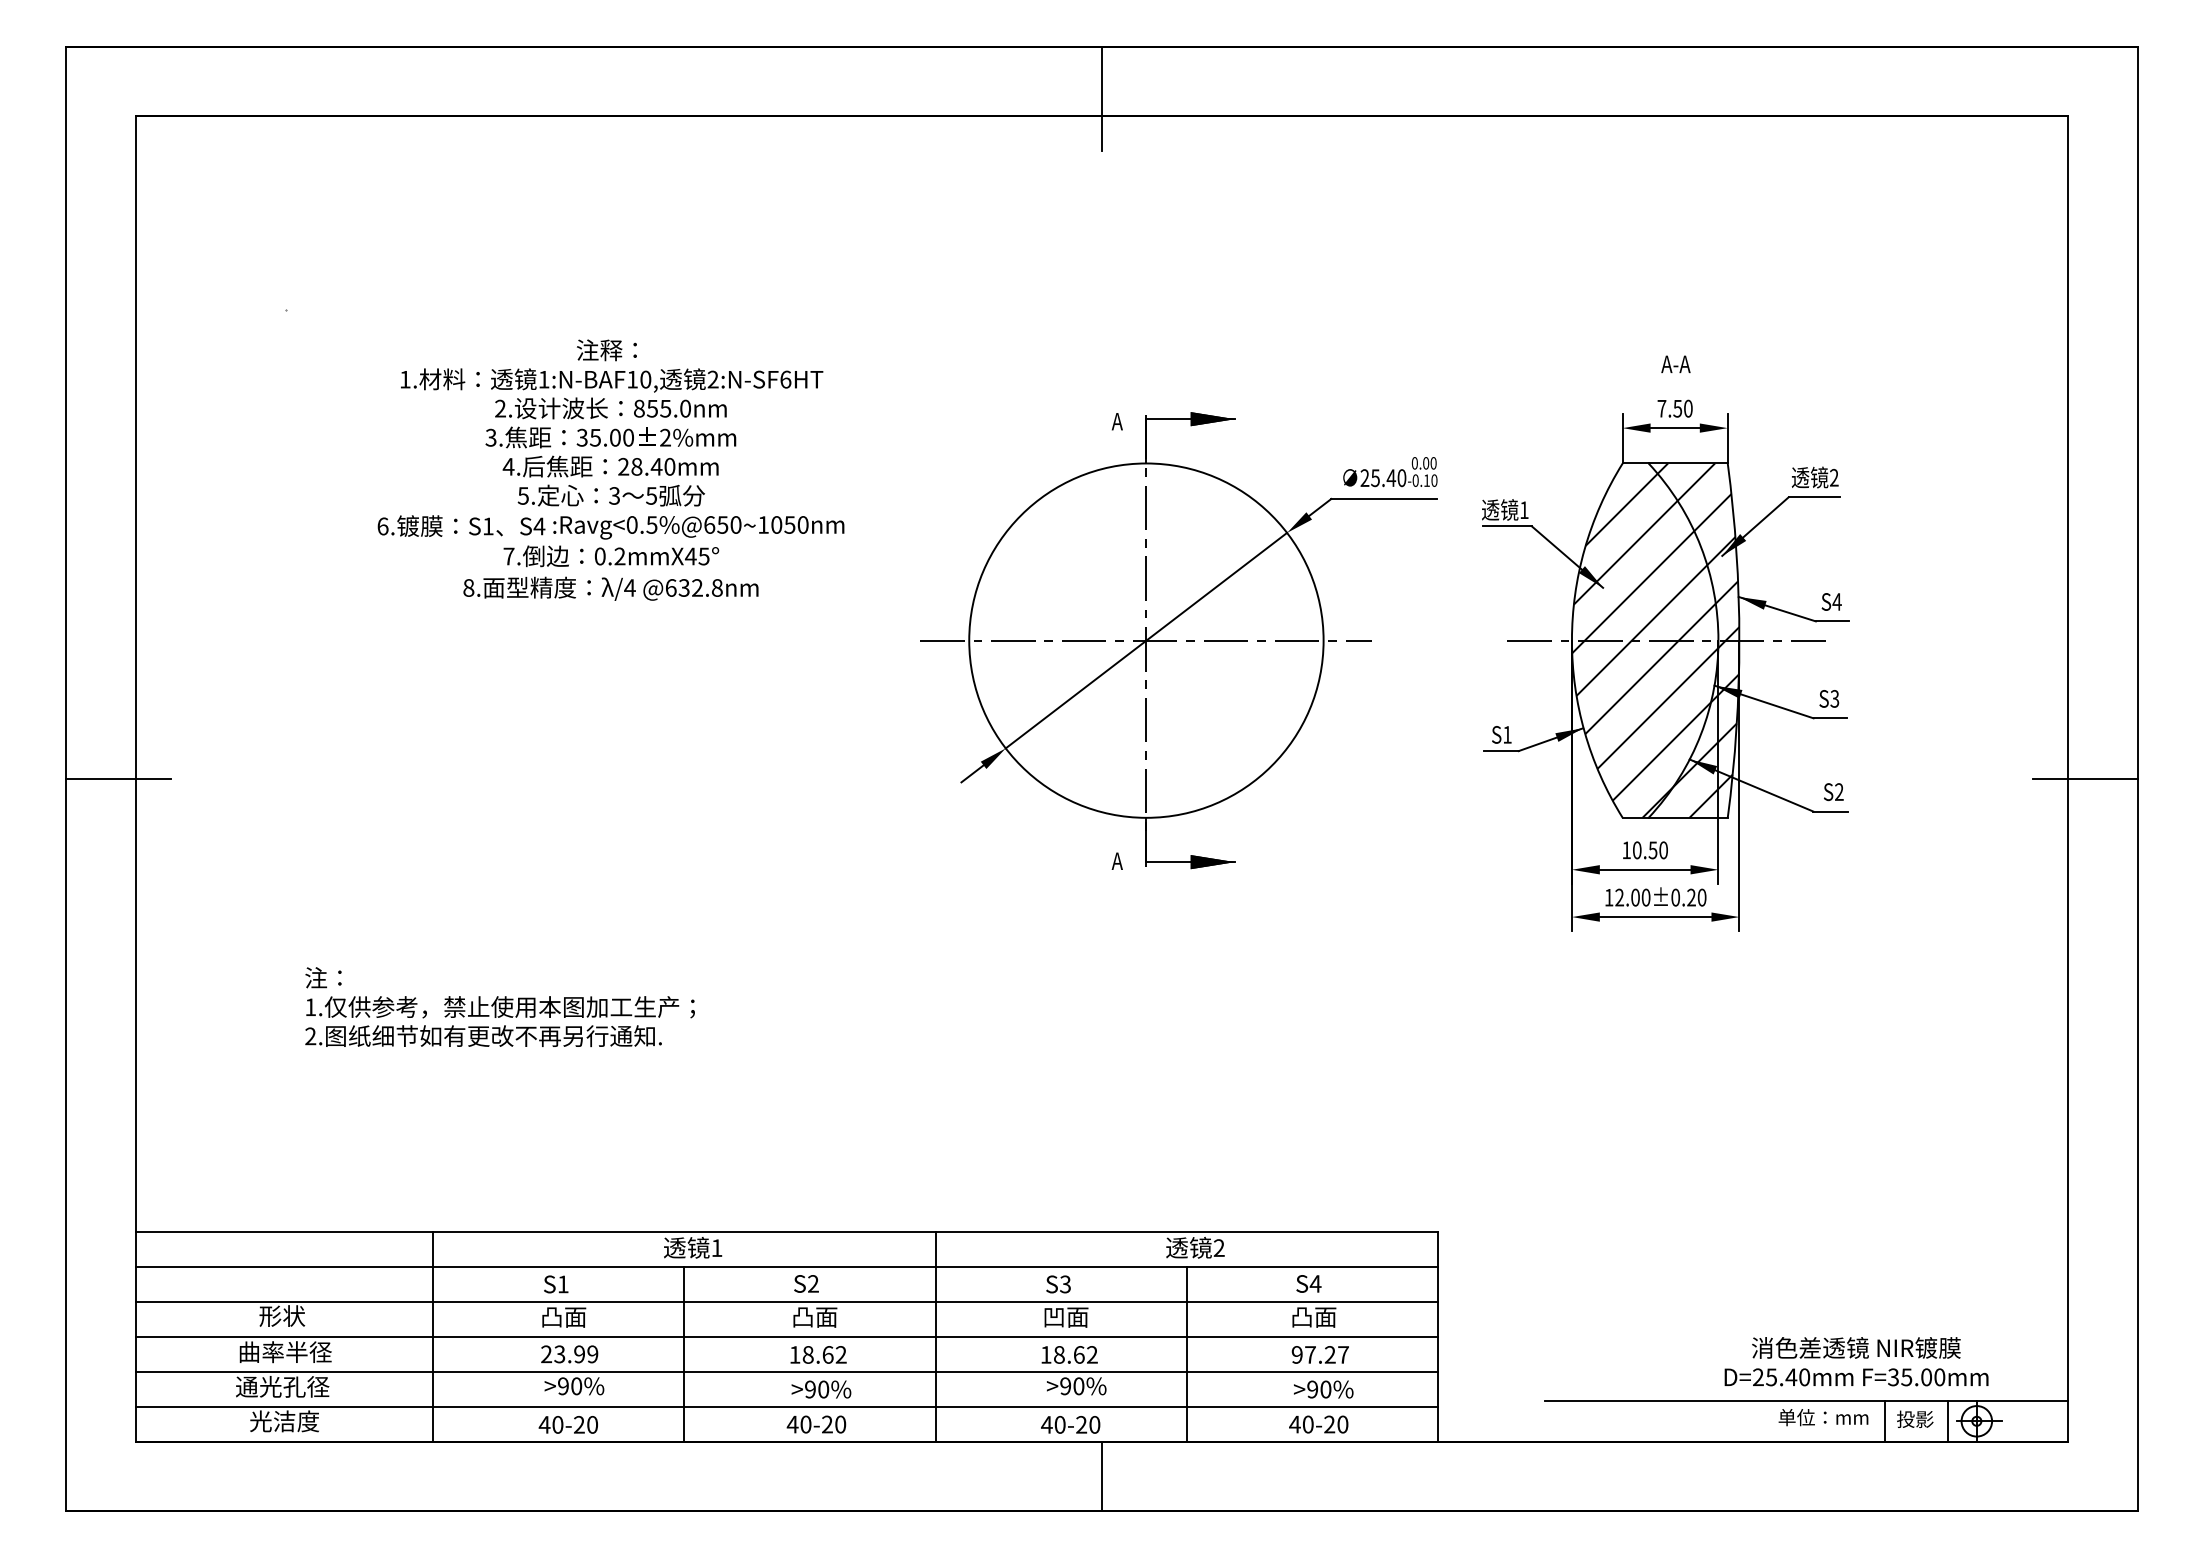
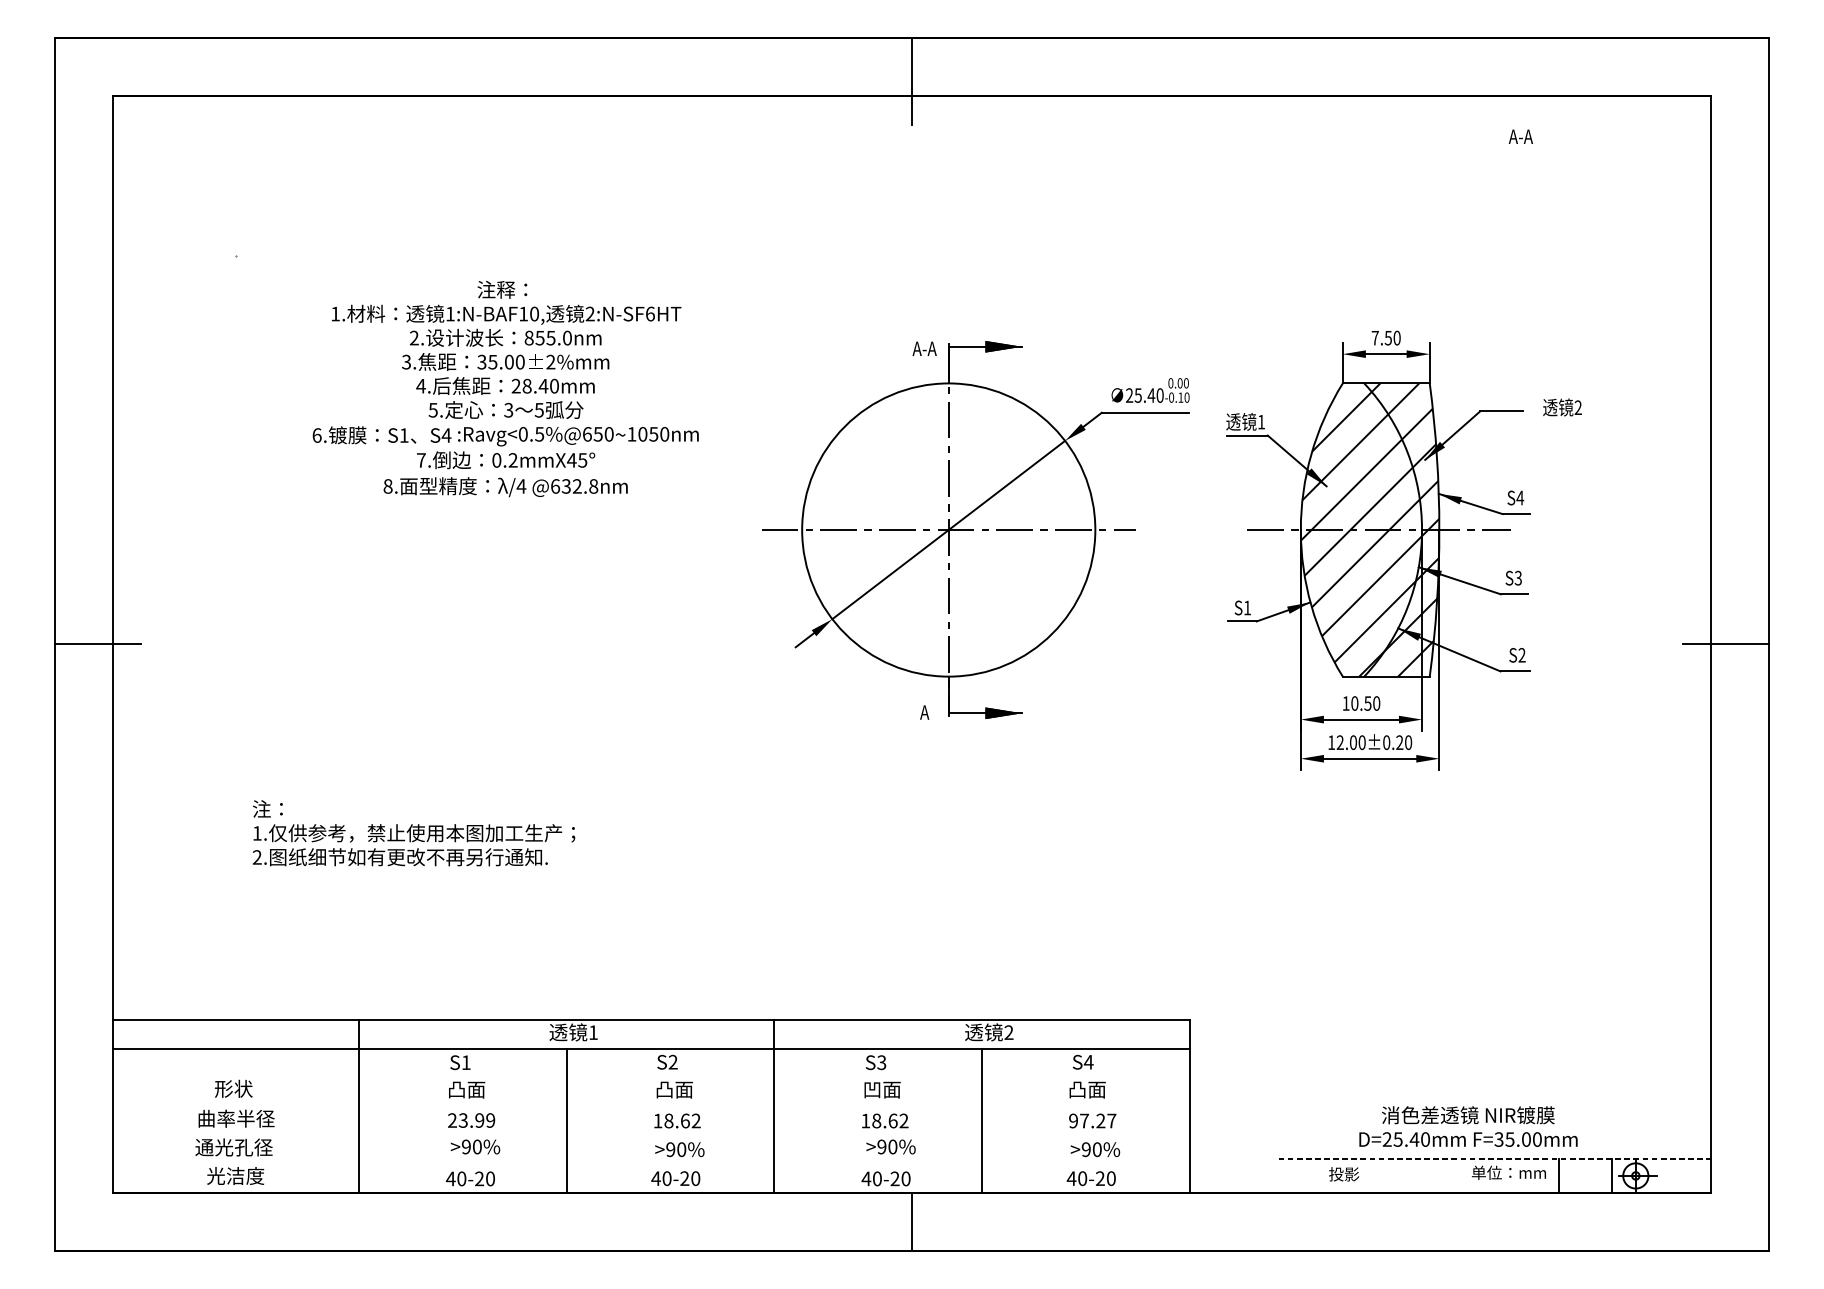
text: (1675, 363) -> (1520, 136), moved
text: (1116, 421) -> (923, 348), A -> A-A
text: (1815, 477) -> (1562, 407), moved
line: (786, 1302) -> (650, 1077), removed
line: (786, 1337) -> (650, 1106), removed
text: (1856, 1361) -> (1468, 1126), moved
line: (786, 1371) -> (650, 1134), removed
line: (1806, 1400) -> (1494, 1158), solid -> dashed
line: (786, 1406) -> (650, 1163), removed
text: (1915, 1418) -> (1344, 1173), moved

